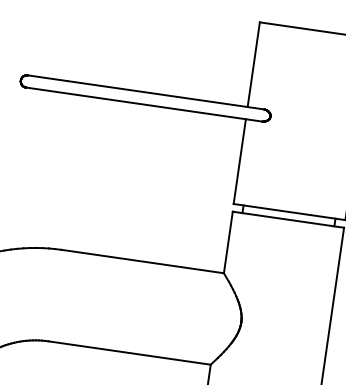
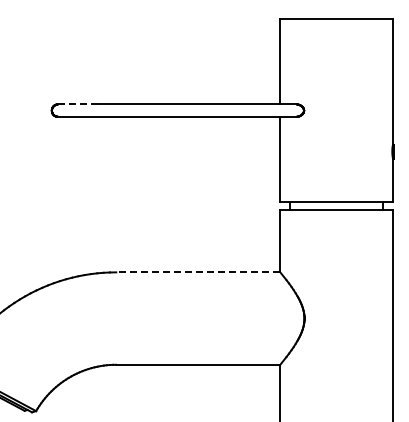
line: (47, 78) -> (77, 104), solid -> dashed
line: (141, 261) -> (197, 272), solid -> dashed

